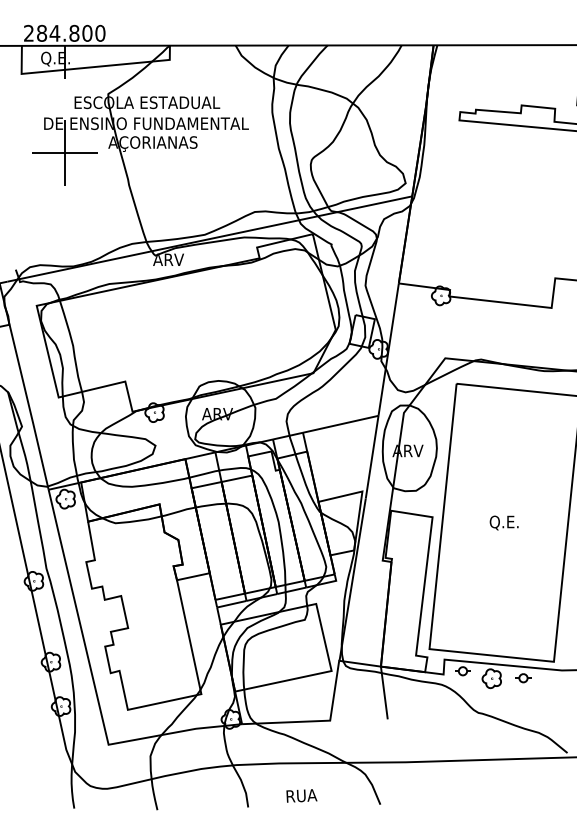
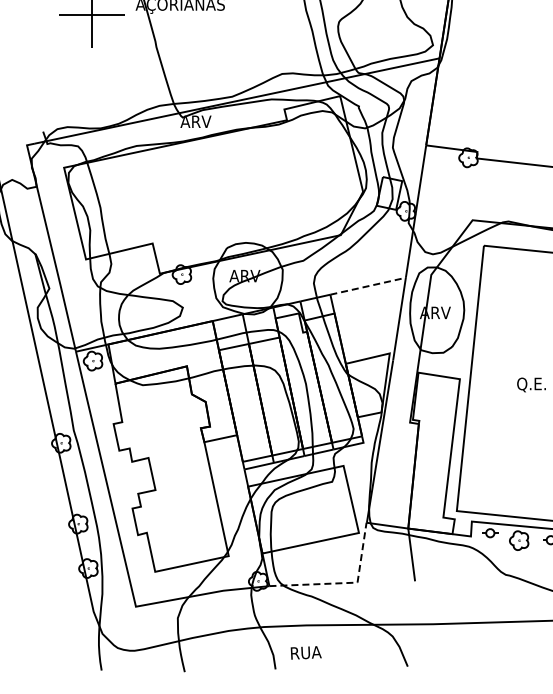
line: (340, 424) -> (367, 286), solid -> dashed
line: (318, 721) -> (345, 583), solid -> dashed
text: (301, 795) -> (305, 652), moved

